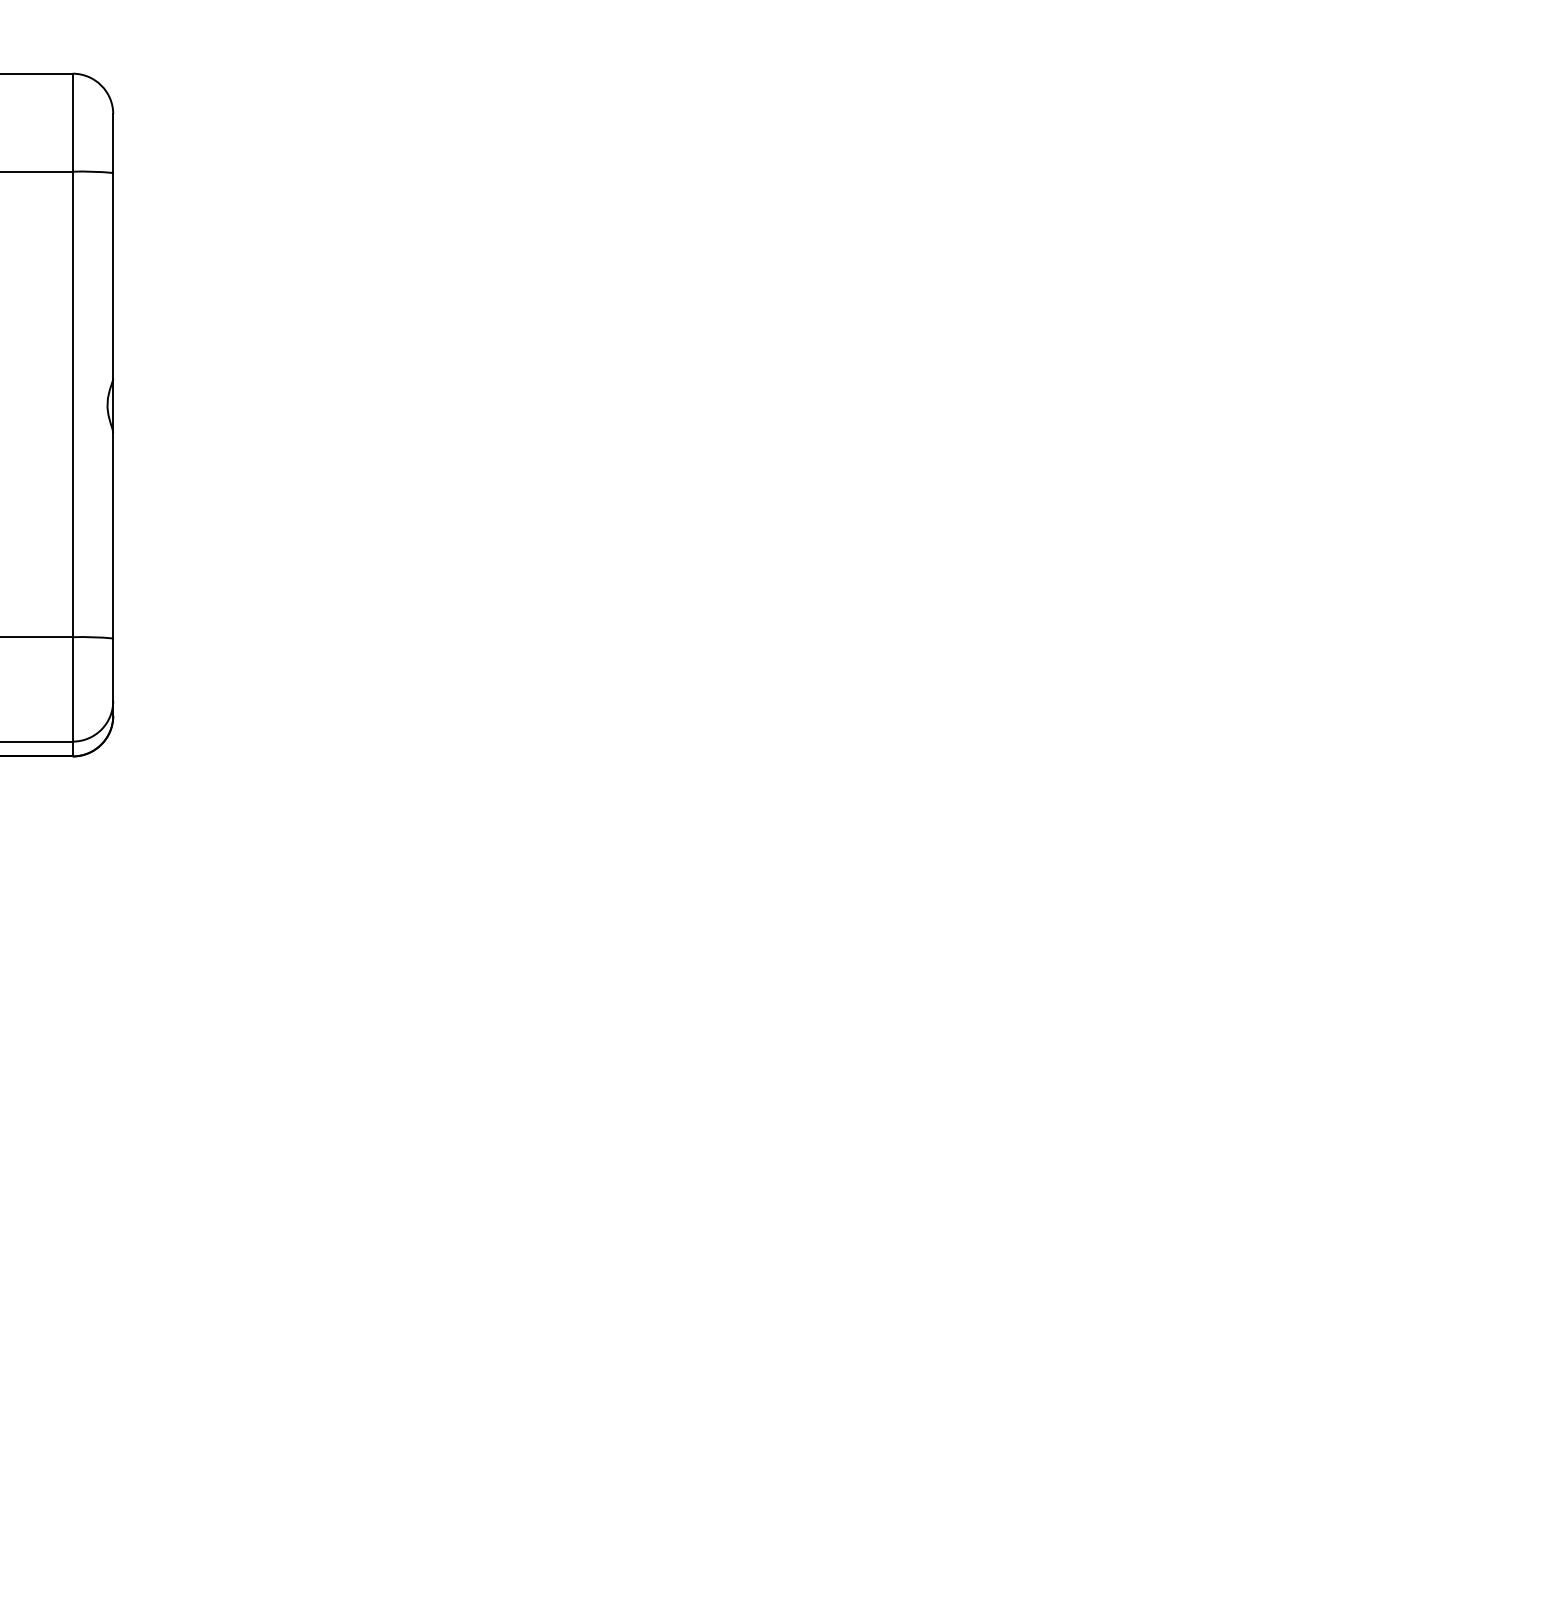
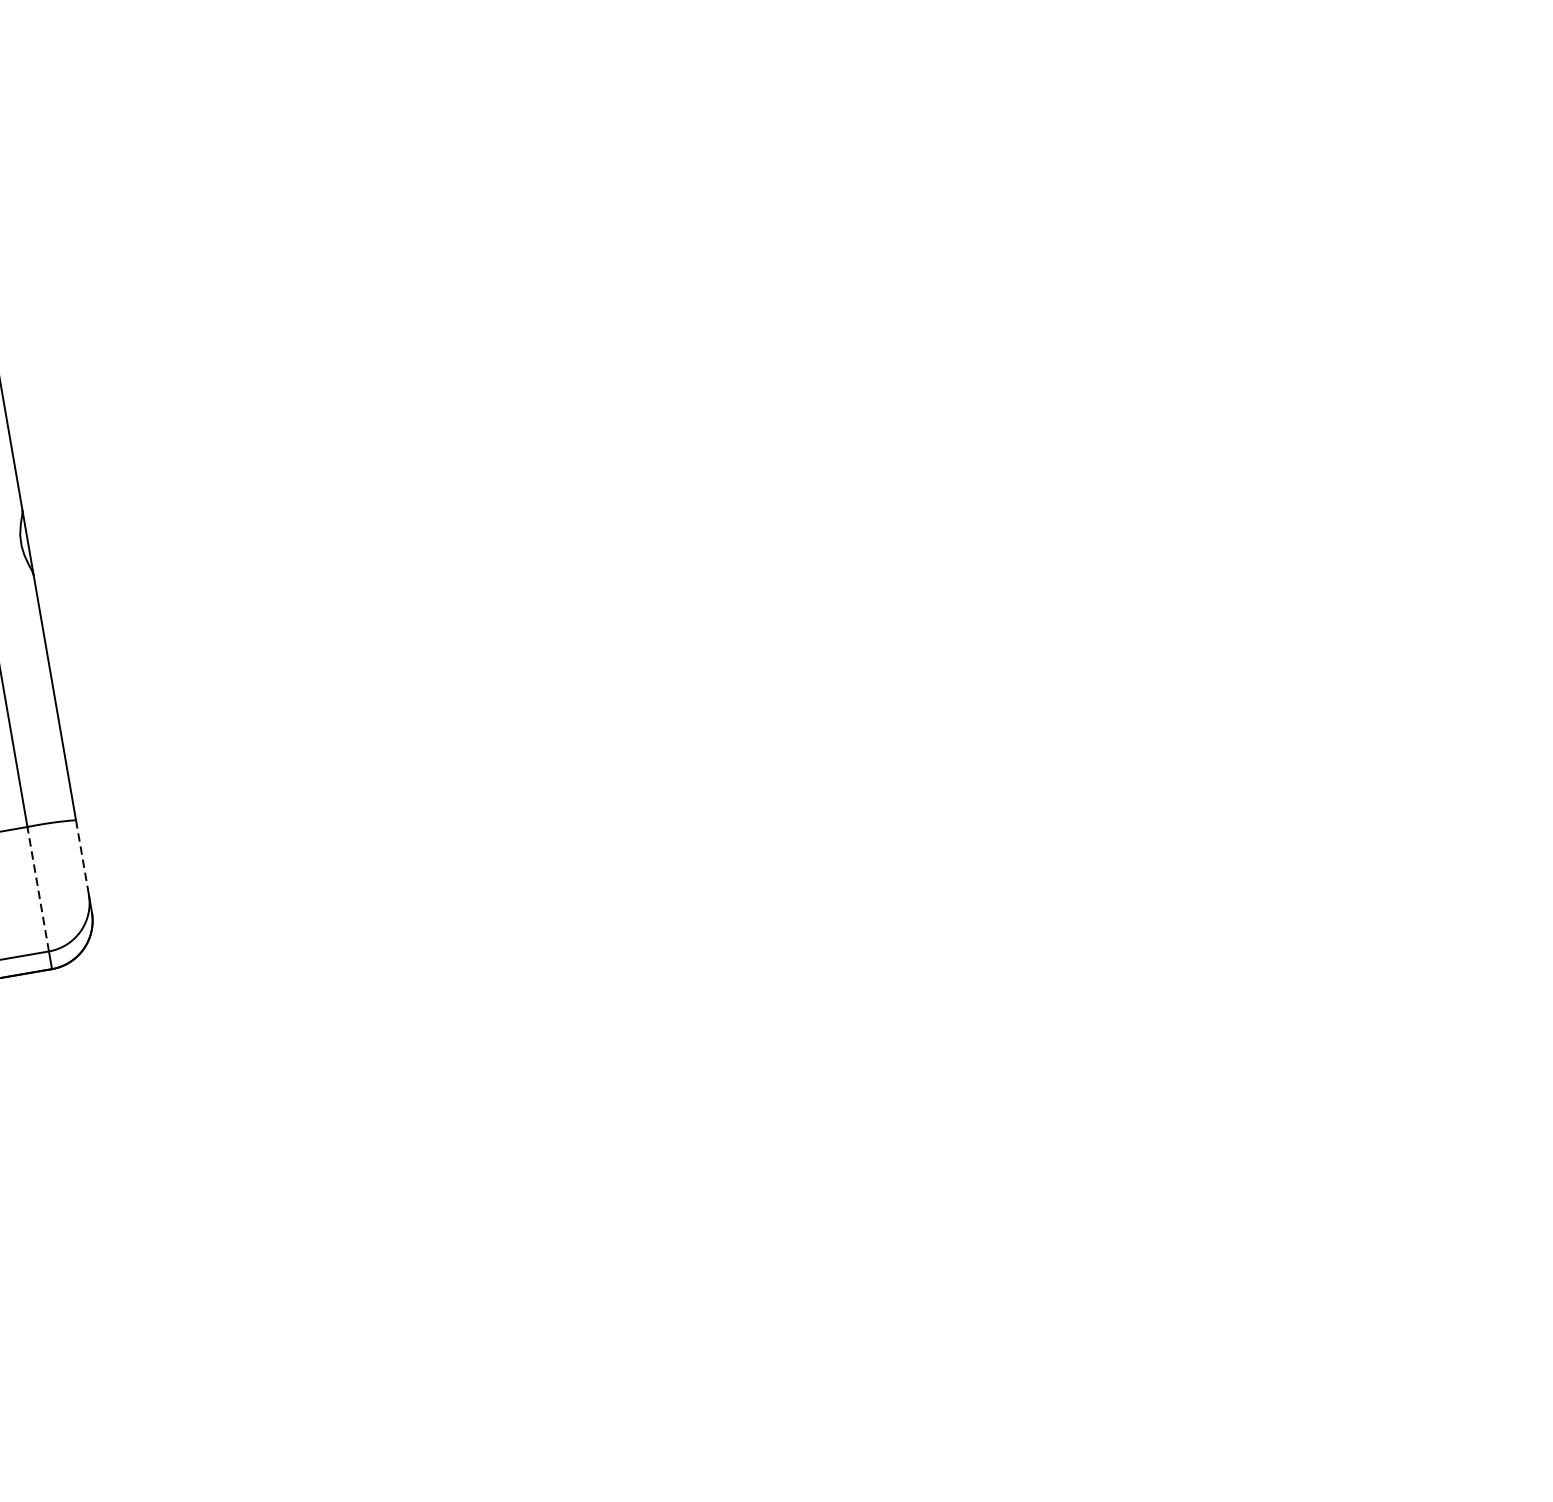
line: (113, 670) -> (82, 858), solid -> dashed
line: (72, 688) -> (37, 888), solid -> dashed

